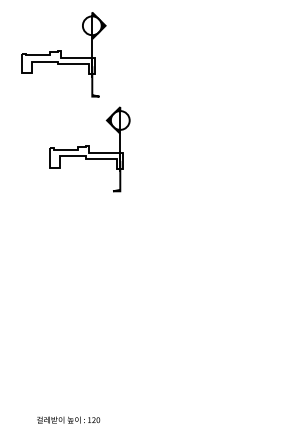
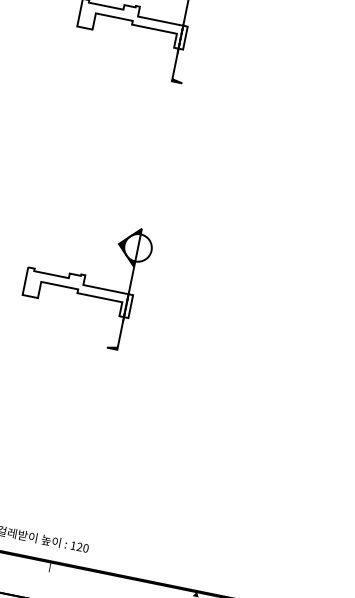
part: (89, 149) -> (85, 280), moved

